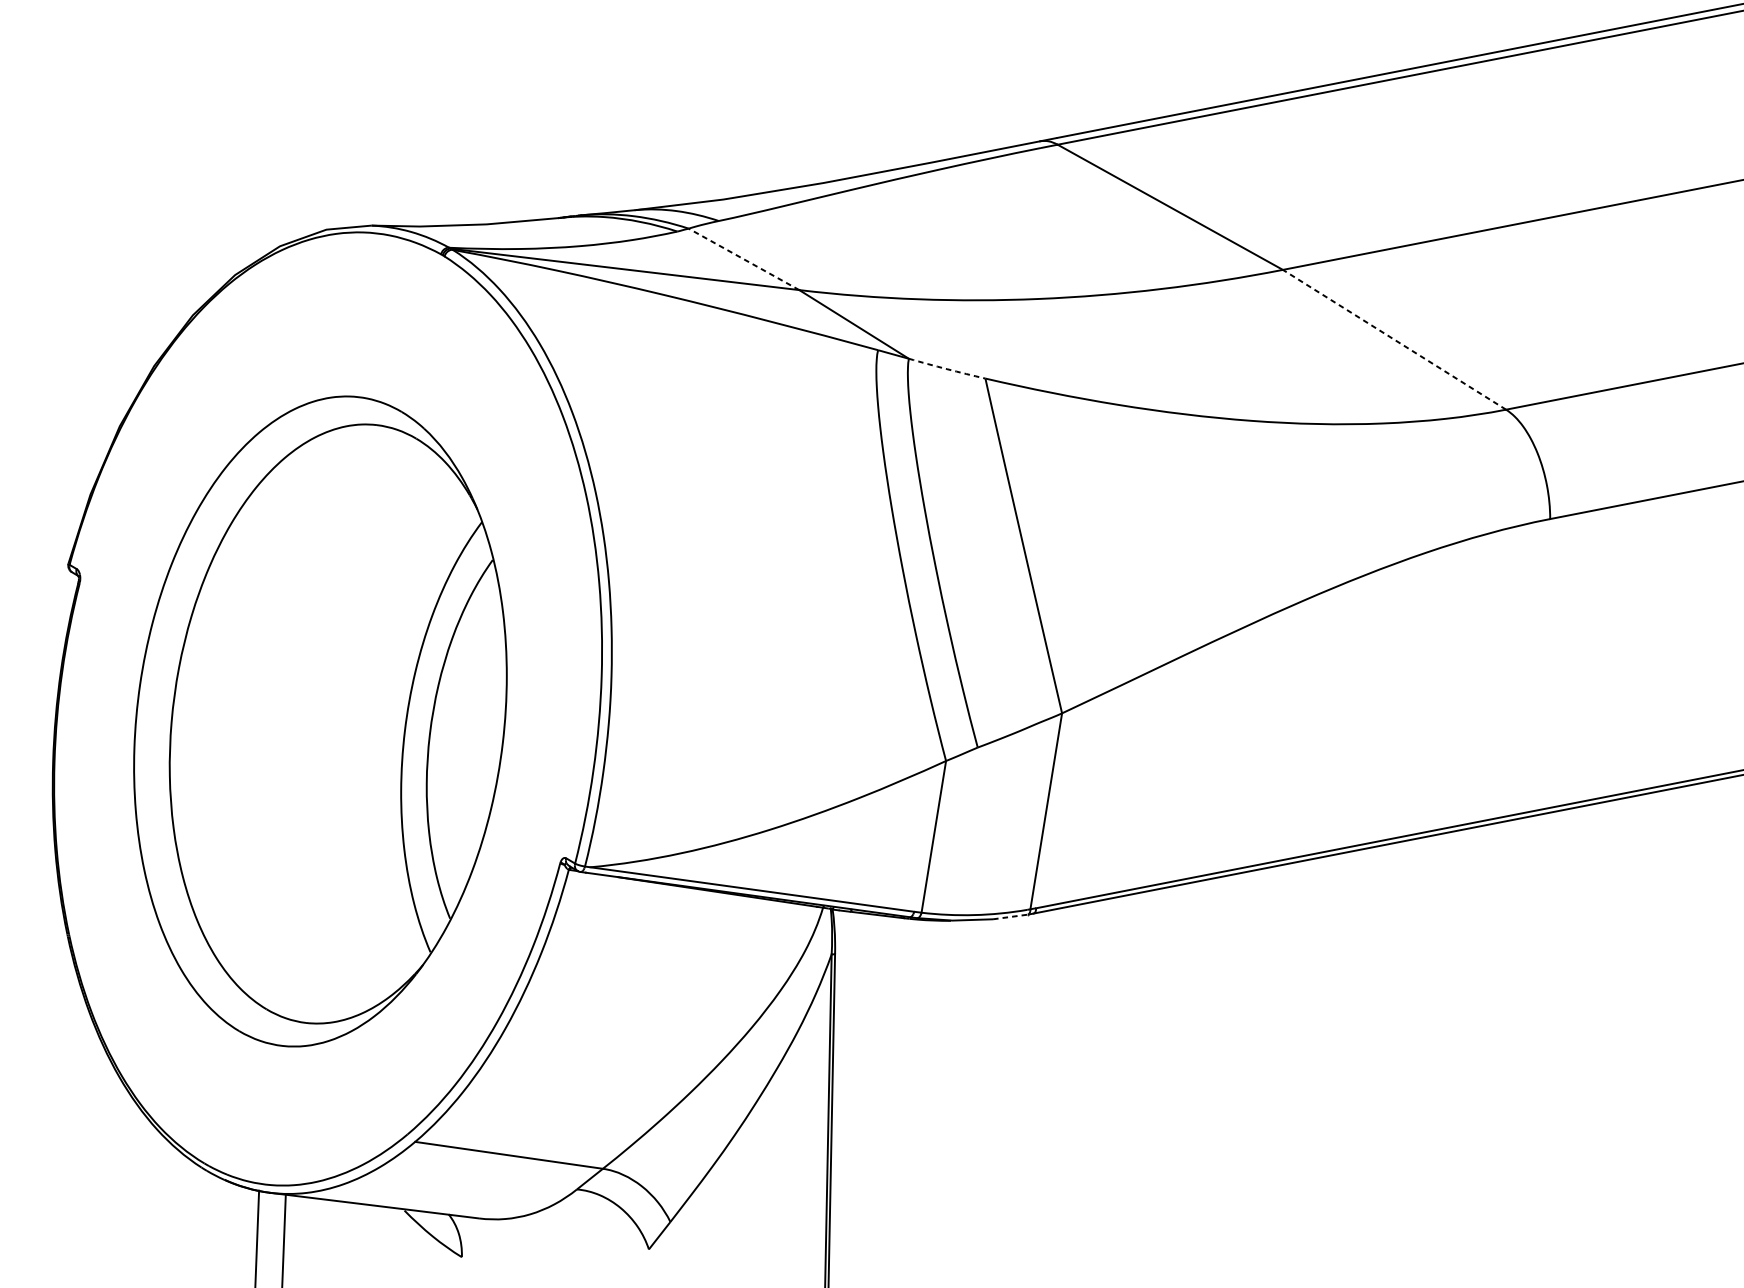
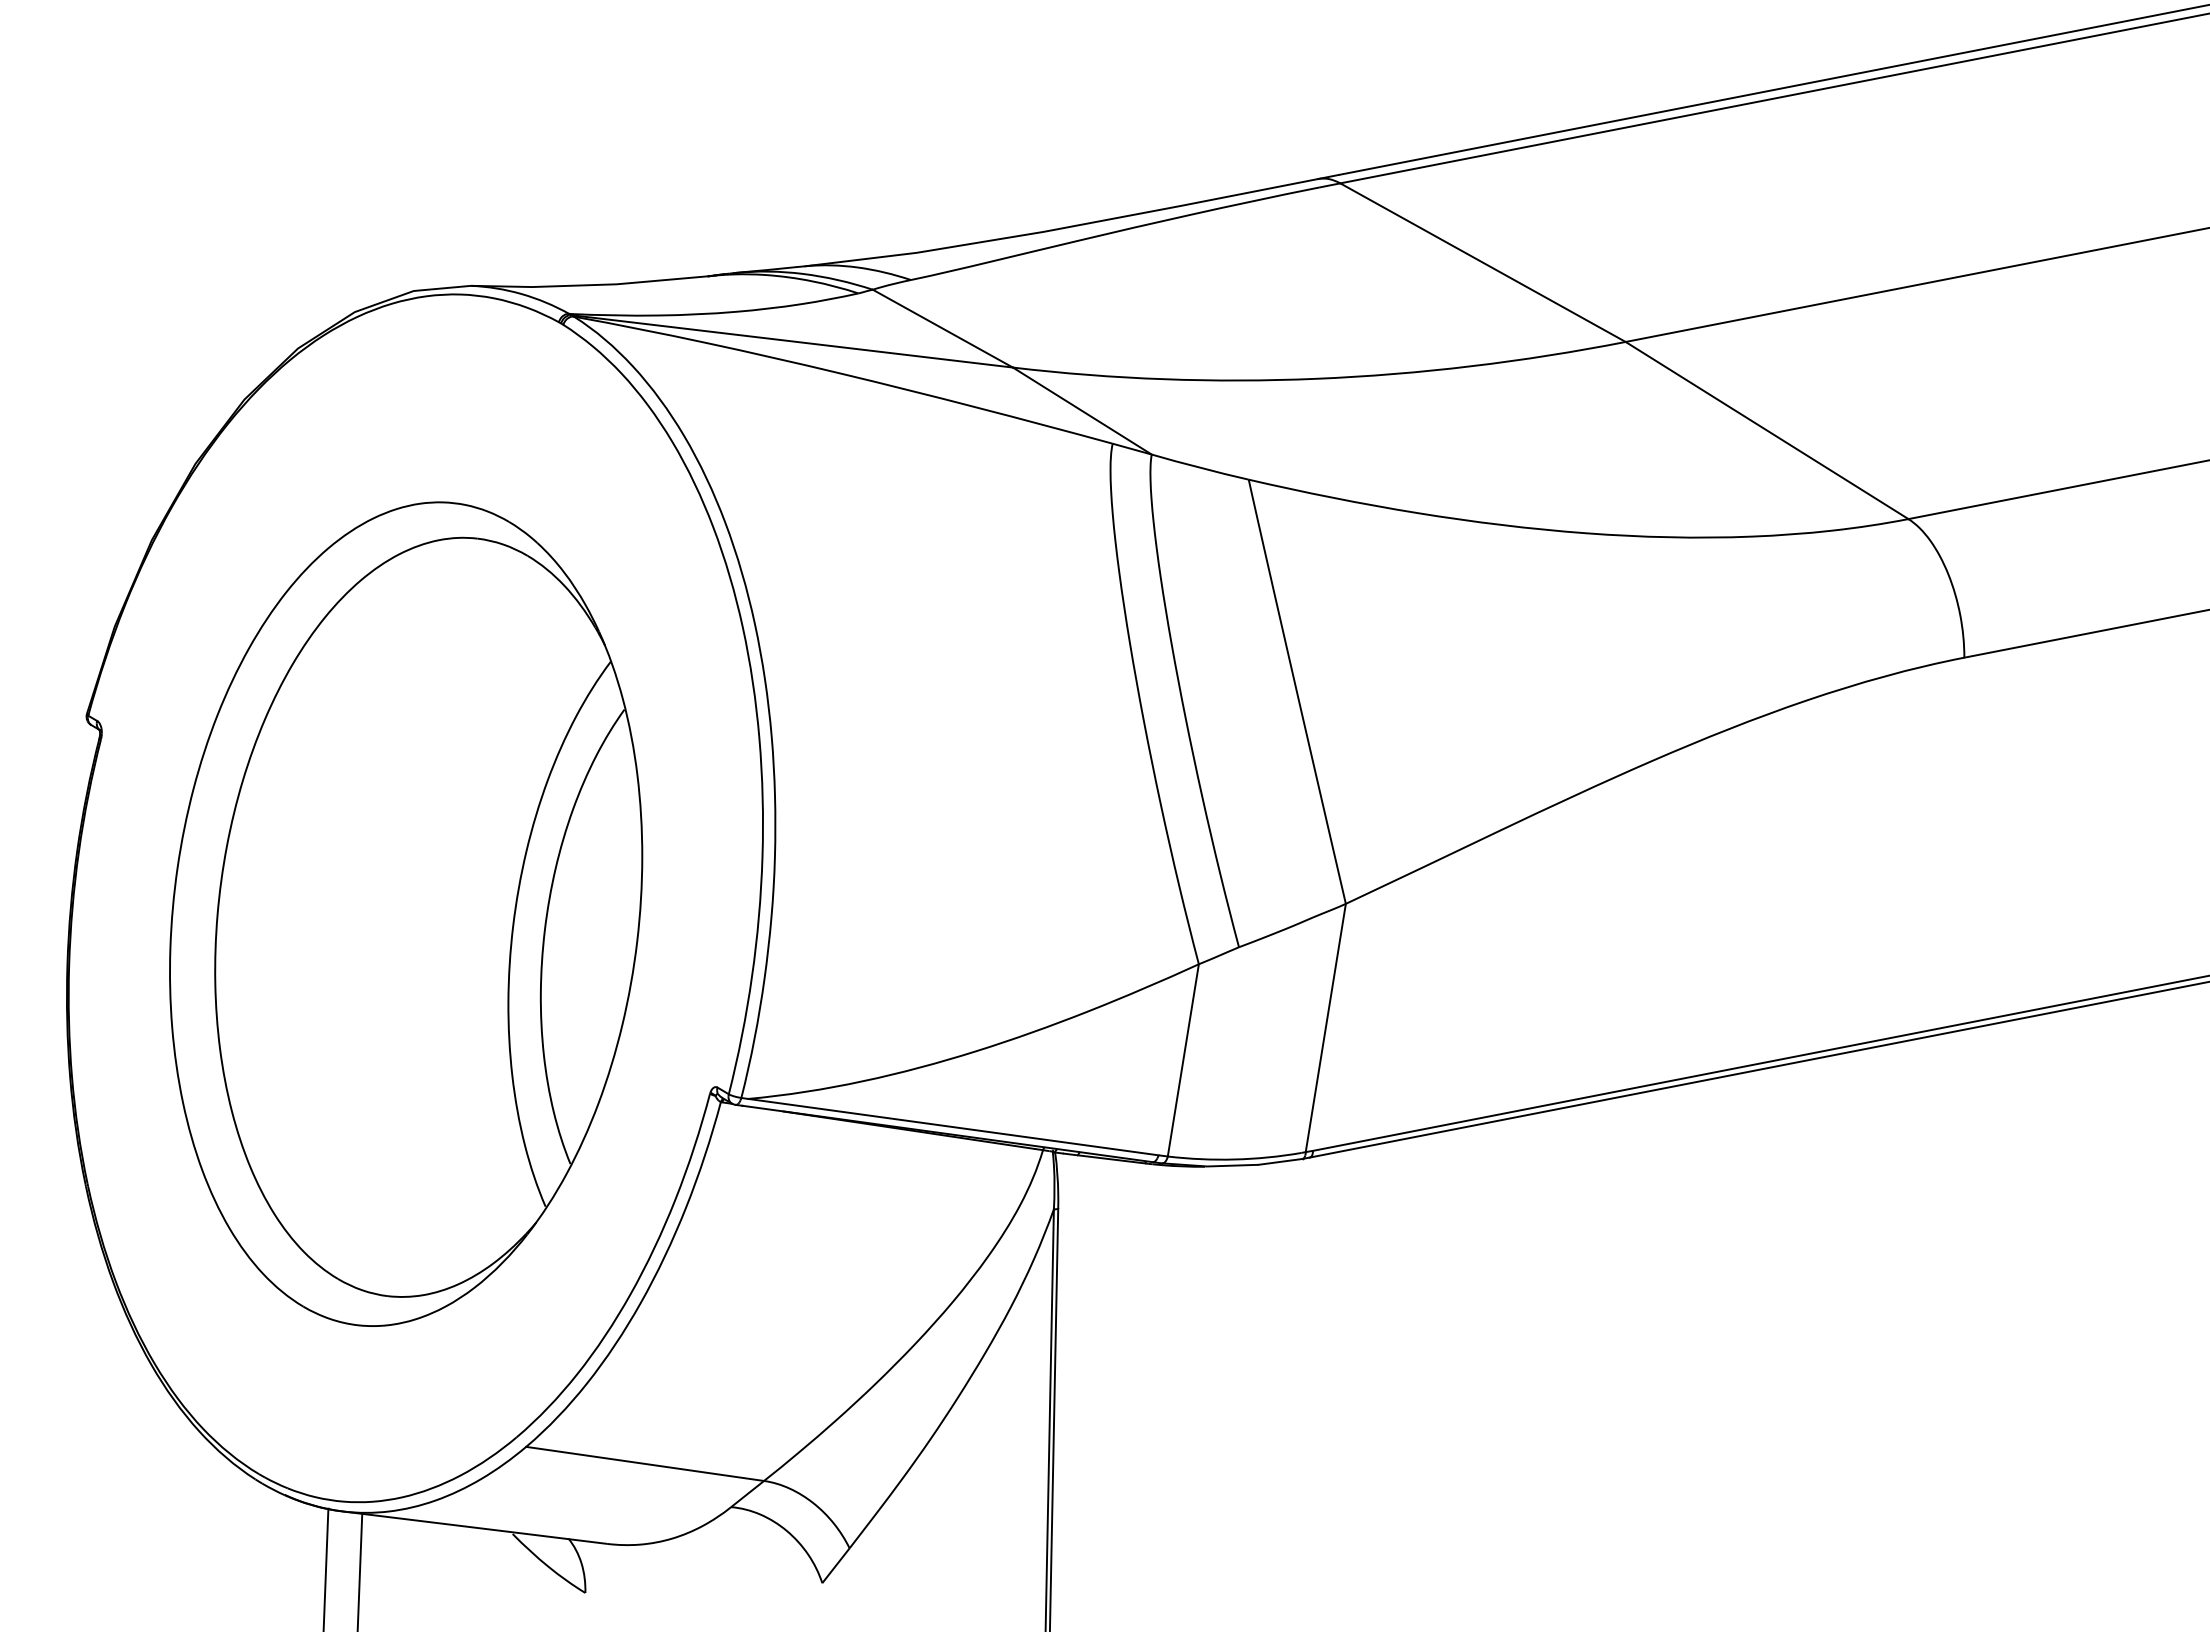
line: (743, 259) -> (942, 328), dashed -> solid
line: (1394, 339) -> (1767, 430), dashed -> solid
arc: (947, 368) -> (1200, 467), dashed -> solid
line: (1010, 916) -> (1280, 1161), dashed -> solid

